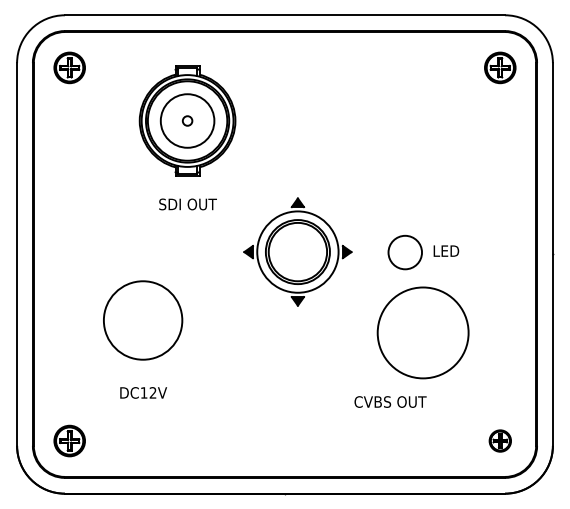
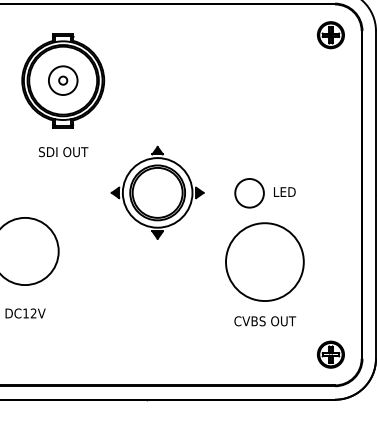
circle: (187, 120) -> (63, 80), size x0.62
text: (390, 401) -> (265, 320), moved
part: (500, 440) -> (331, 354), size x1.43

